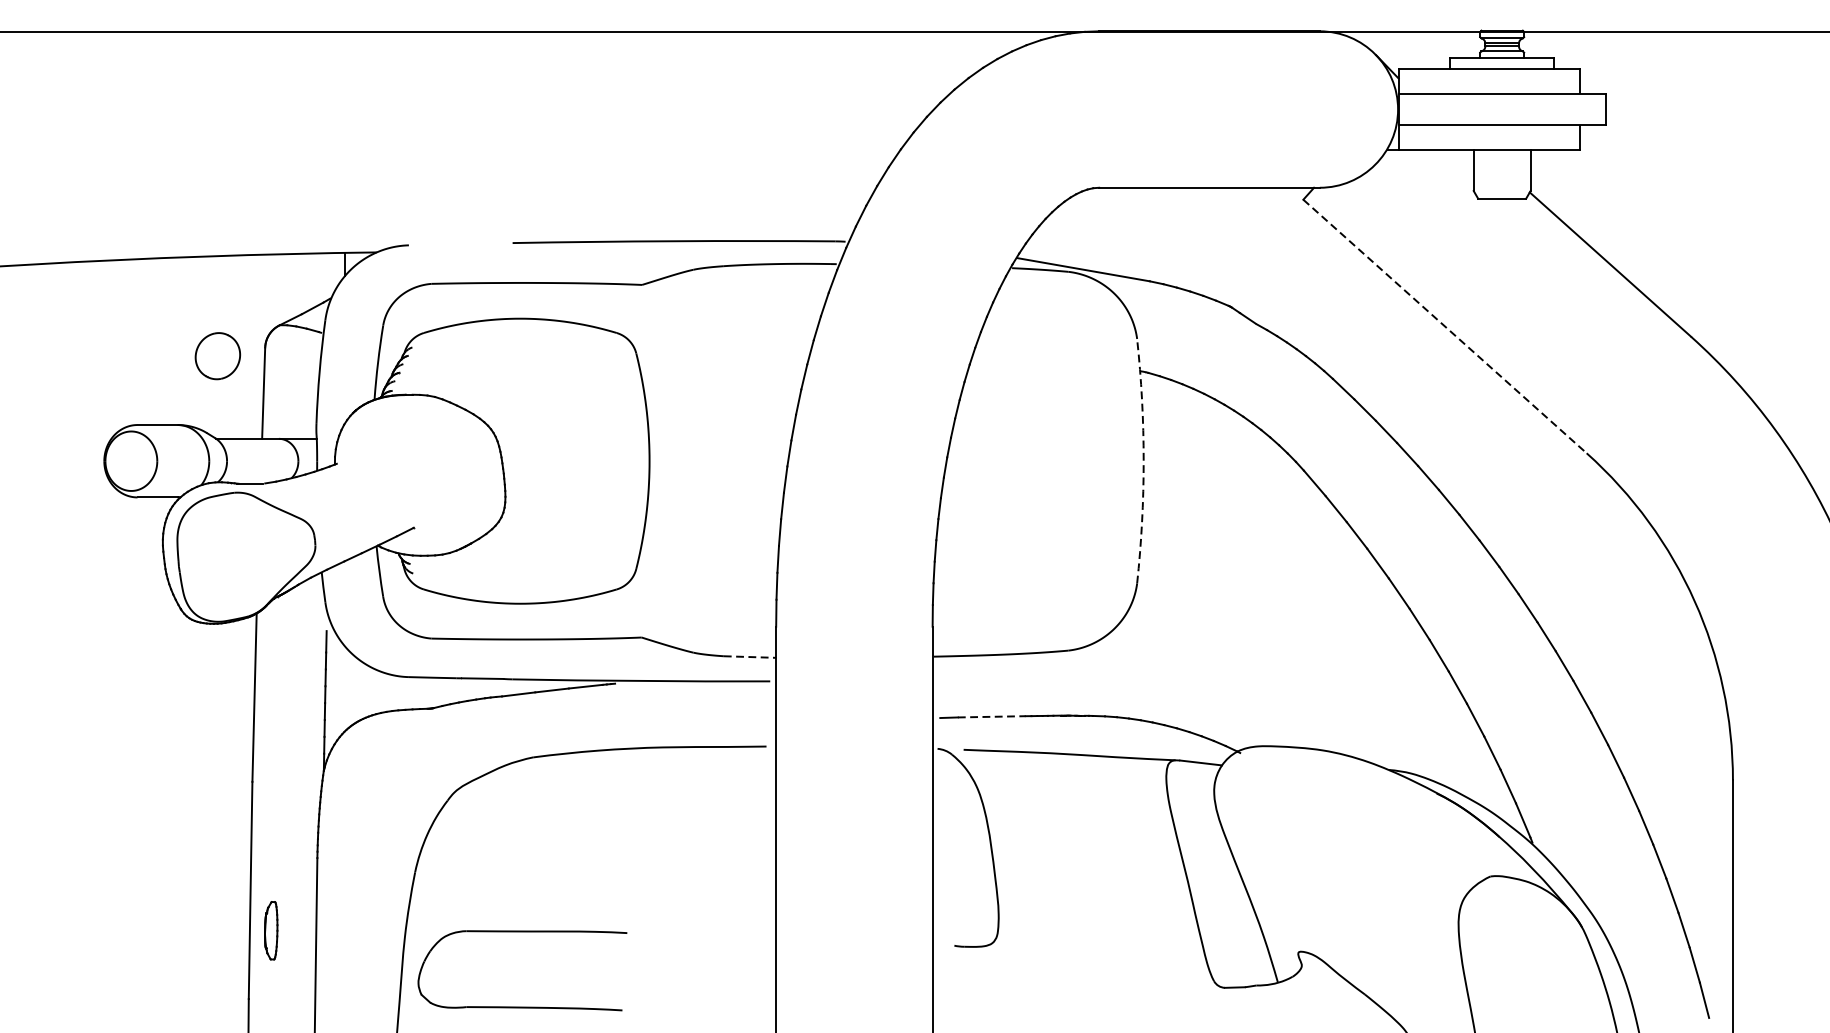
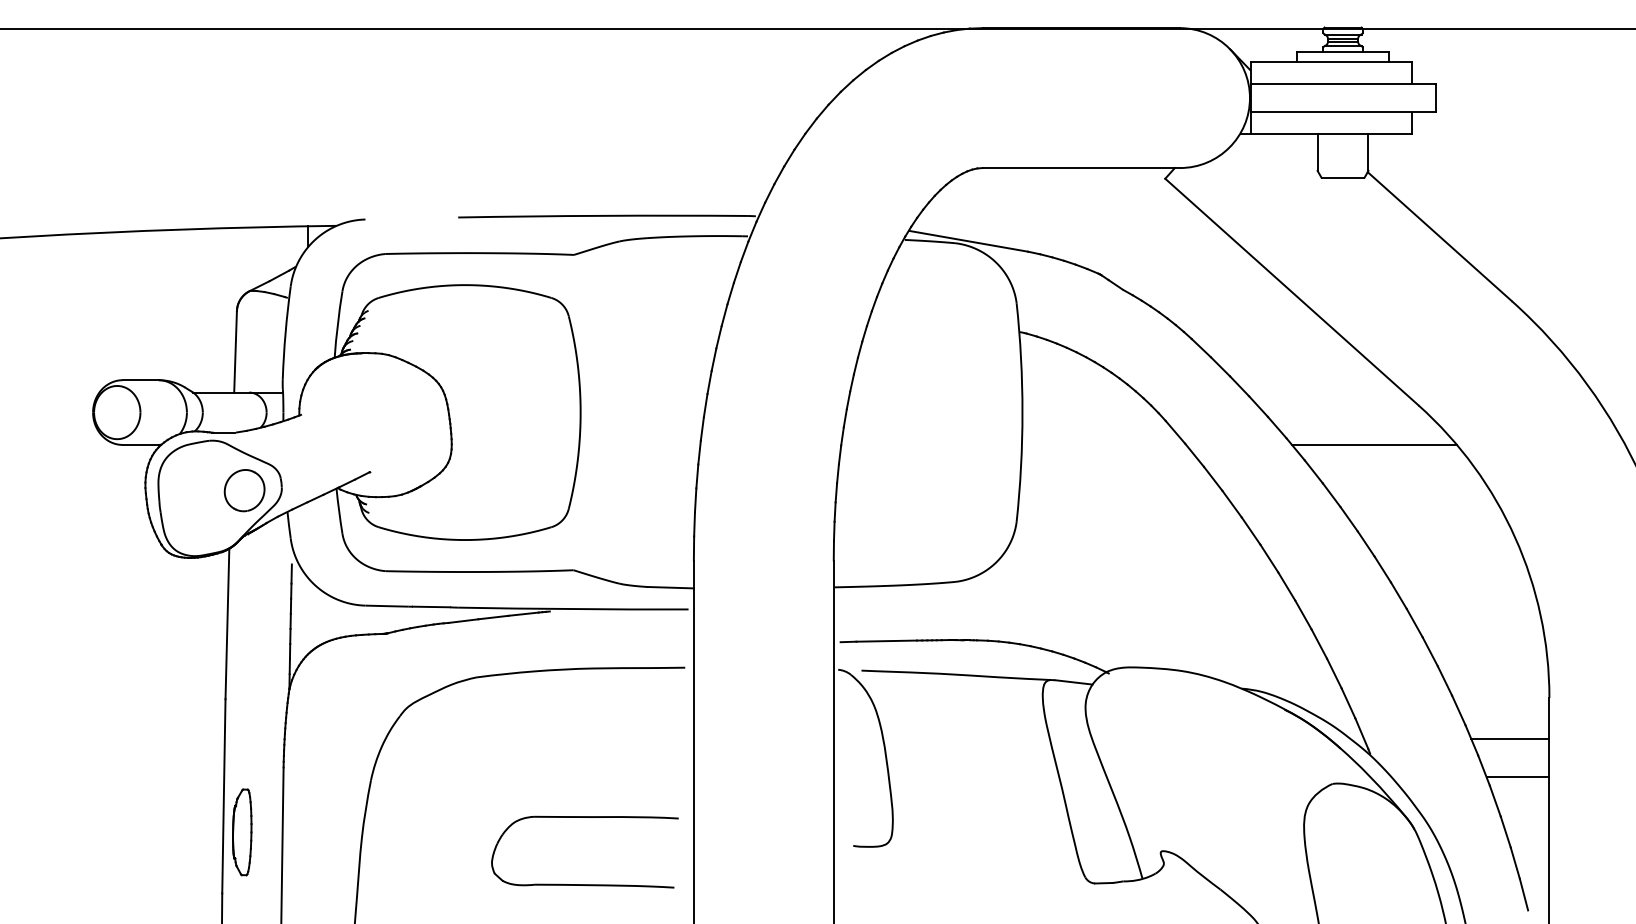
line: (1444, 326) -> (1291, 292), dashed -> solid
part: (217, 356) -> (244, 490), moved
arc: (1143, 461) -> (1022, 412), dashed -> solid
line: (1537, 496) -> (1374, 444), added
line: (750, 656) -> (670, 587), dashed -> solid
line: (992, 717) -> (887, 641), dashed -> solid
line: (1689, 825) -> (1510, 738), added
line: (1697, 869) -> (1517, 777), added
part: (271, 930) -> (242, 832), size x1.67
part: (521, 1006) -> (584, 884), moved

